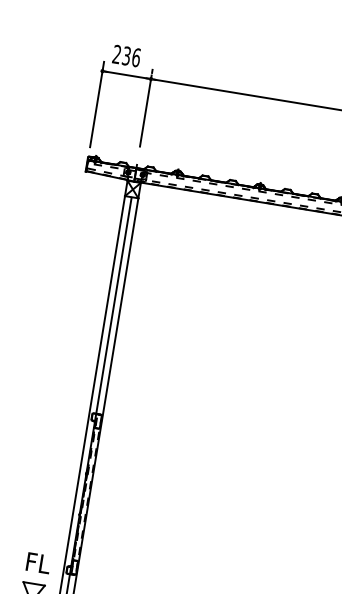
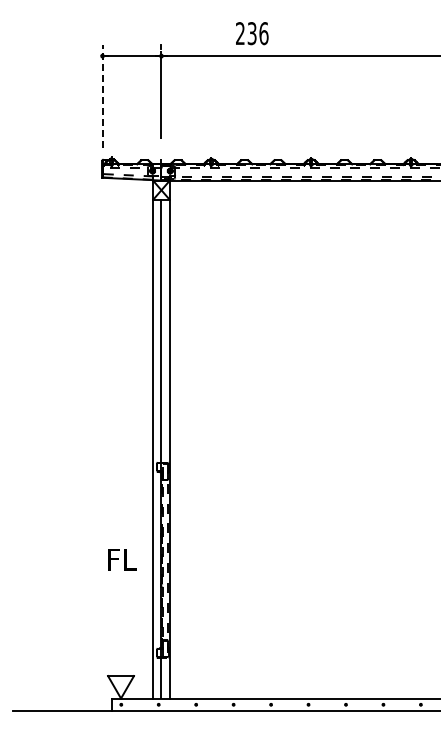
text: (126, 56) -> (252, 33), moved
line: (97, 104) -> (102, 96), solid -> dashed
text: (38, 563) -> (122, 559), moved

